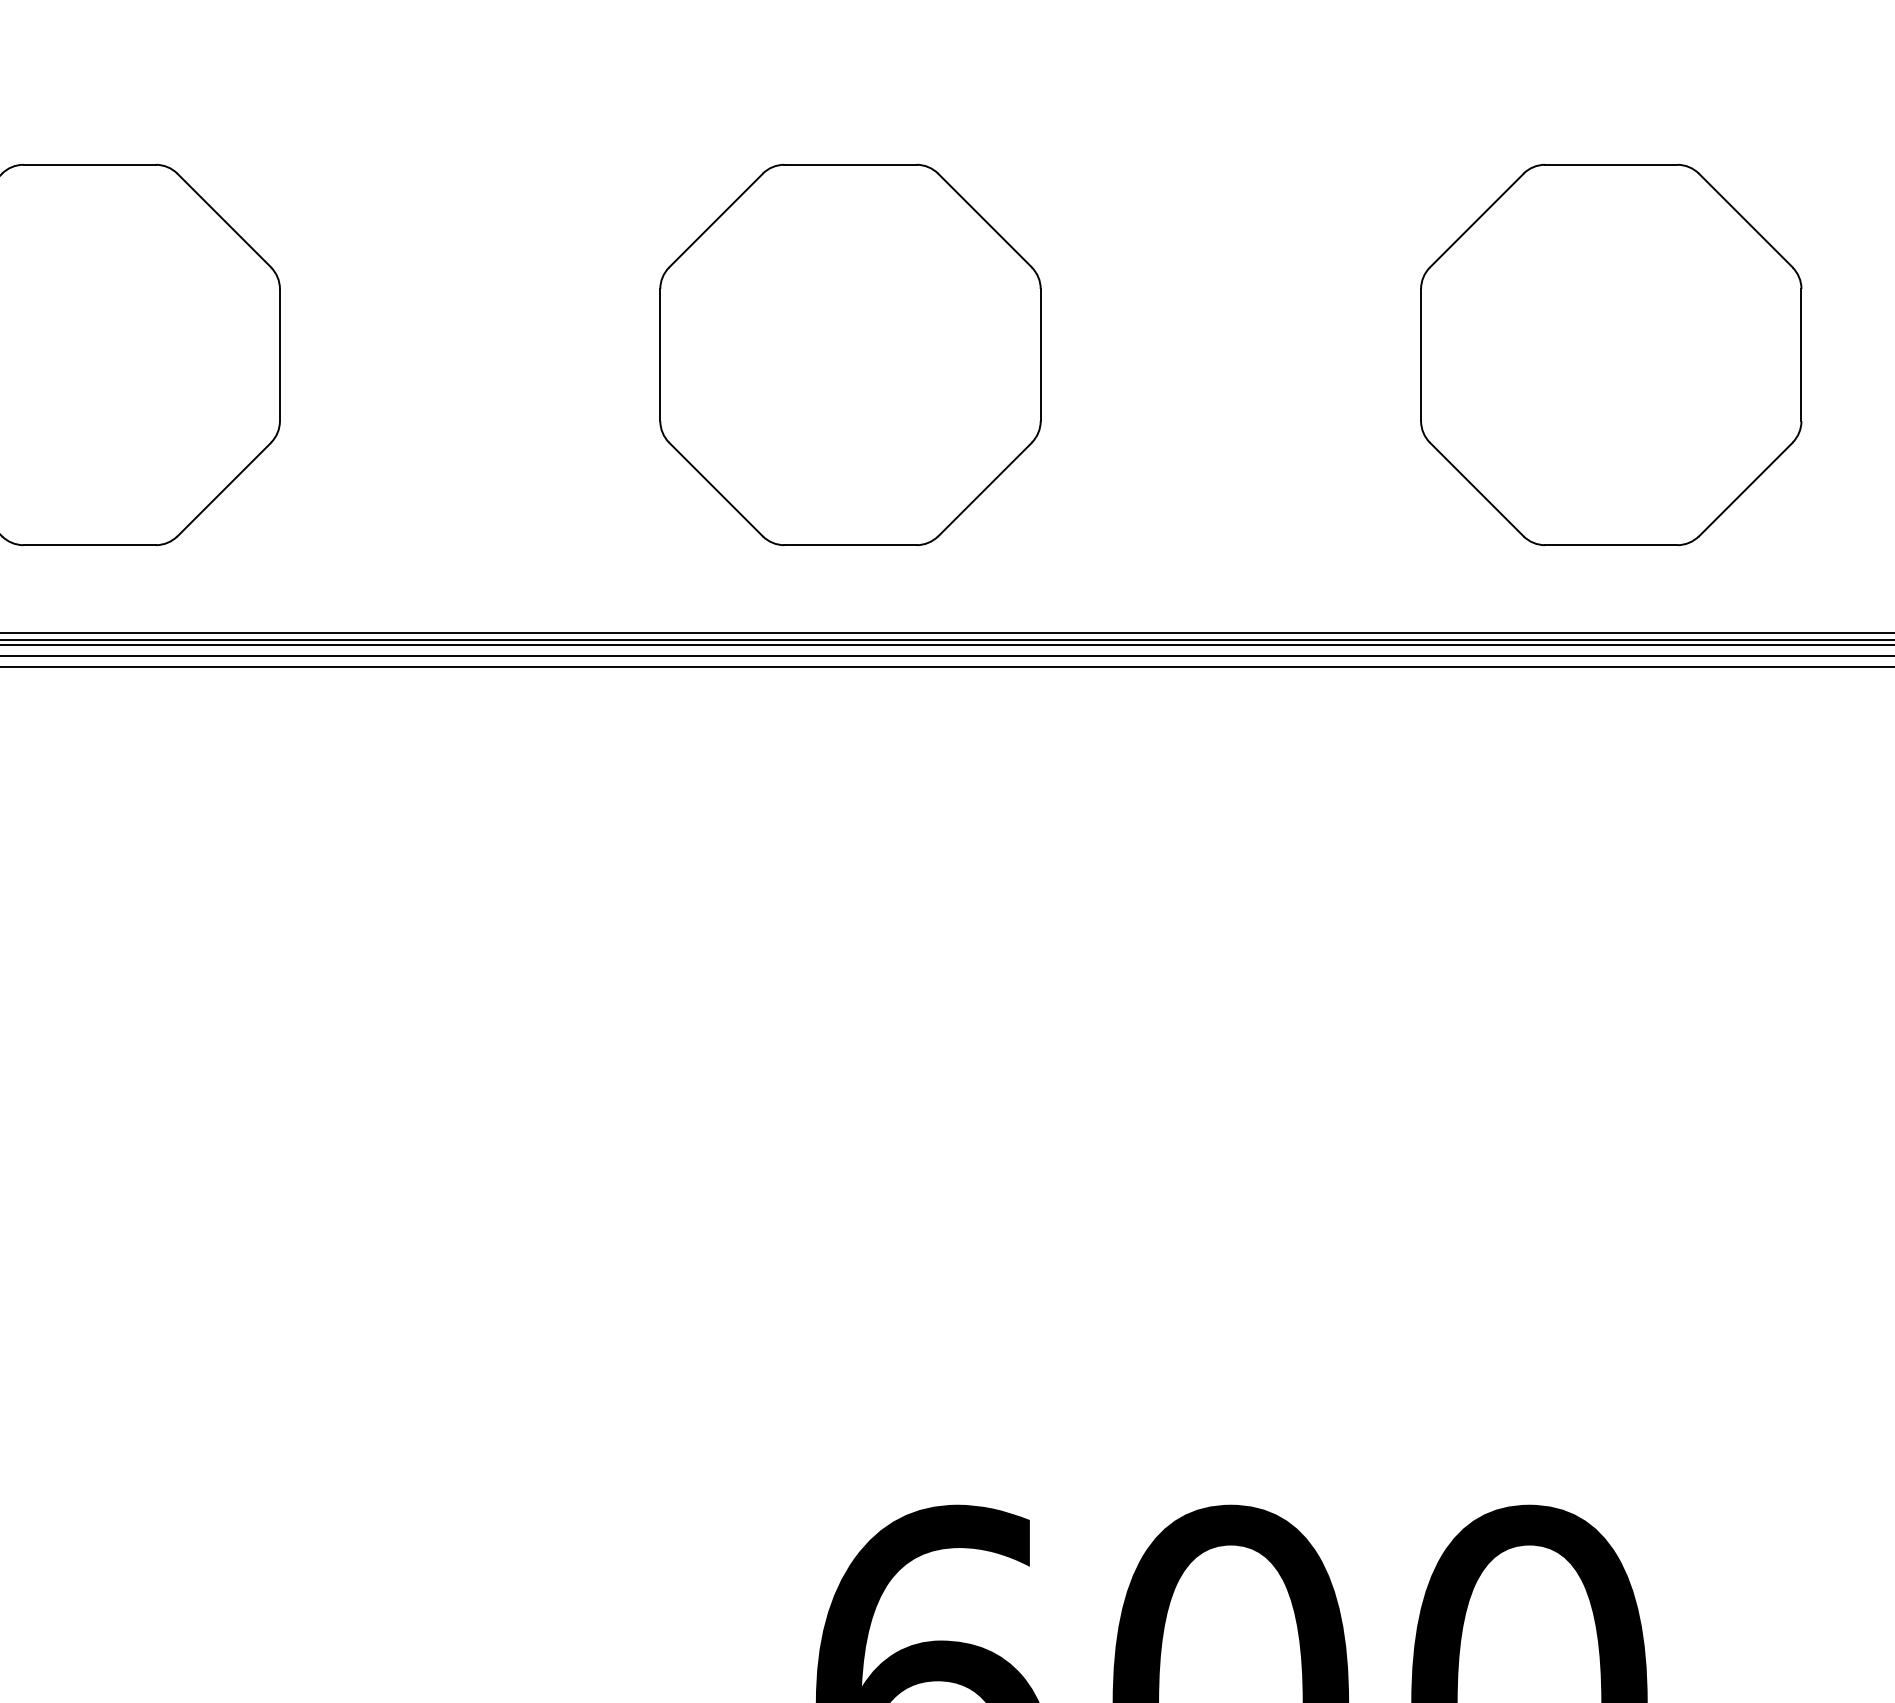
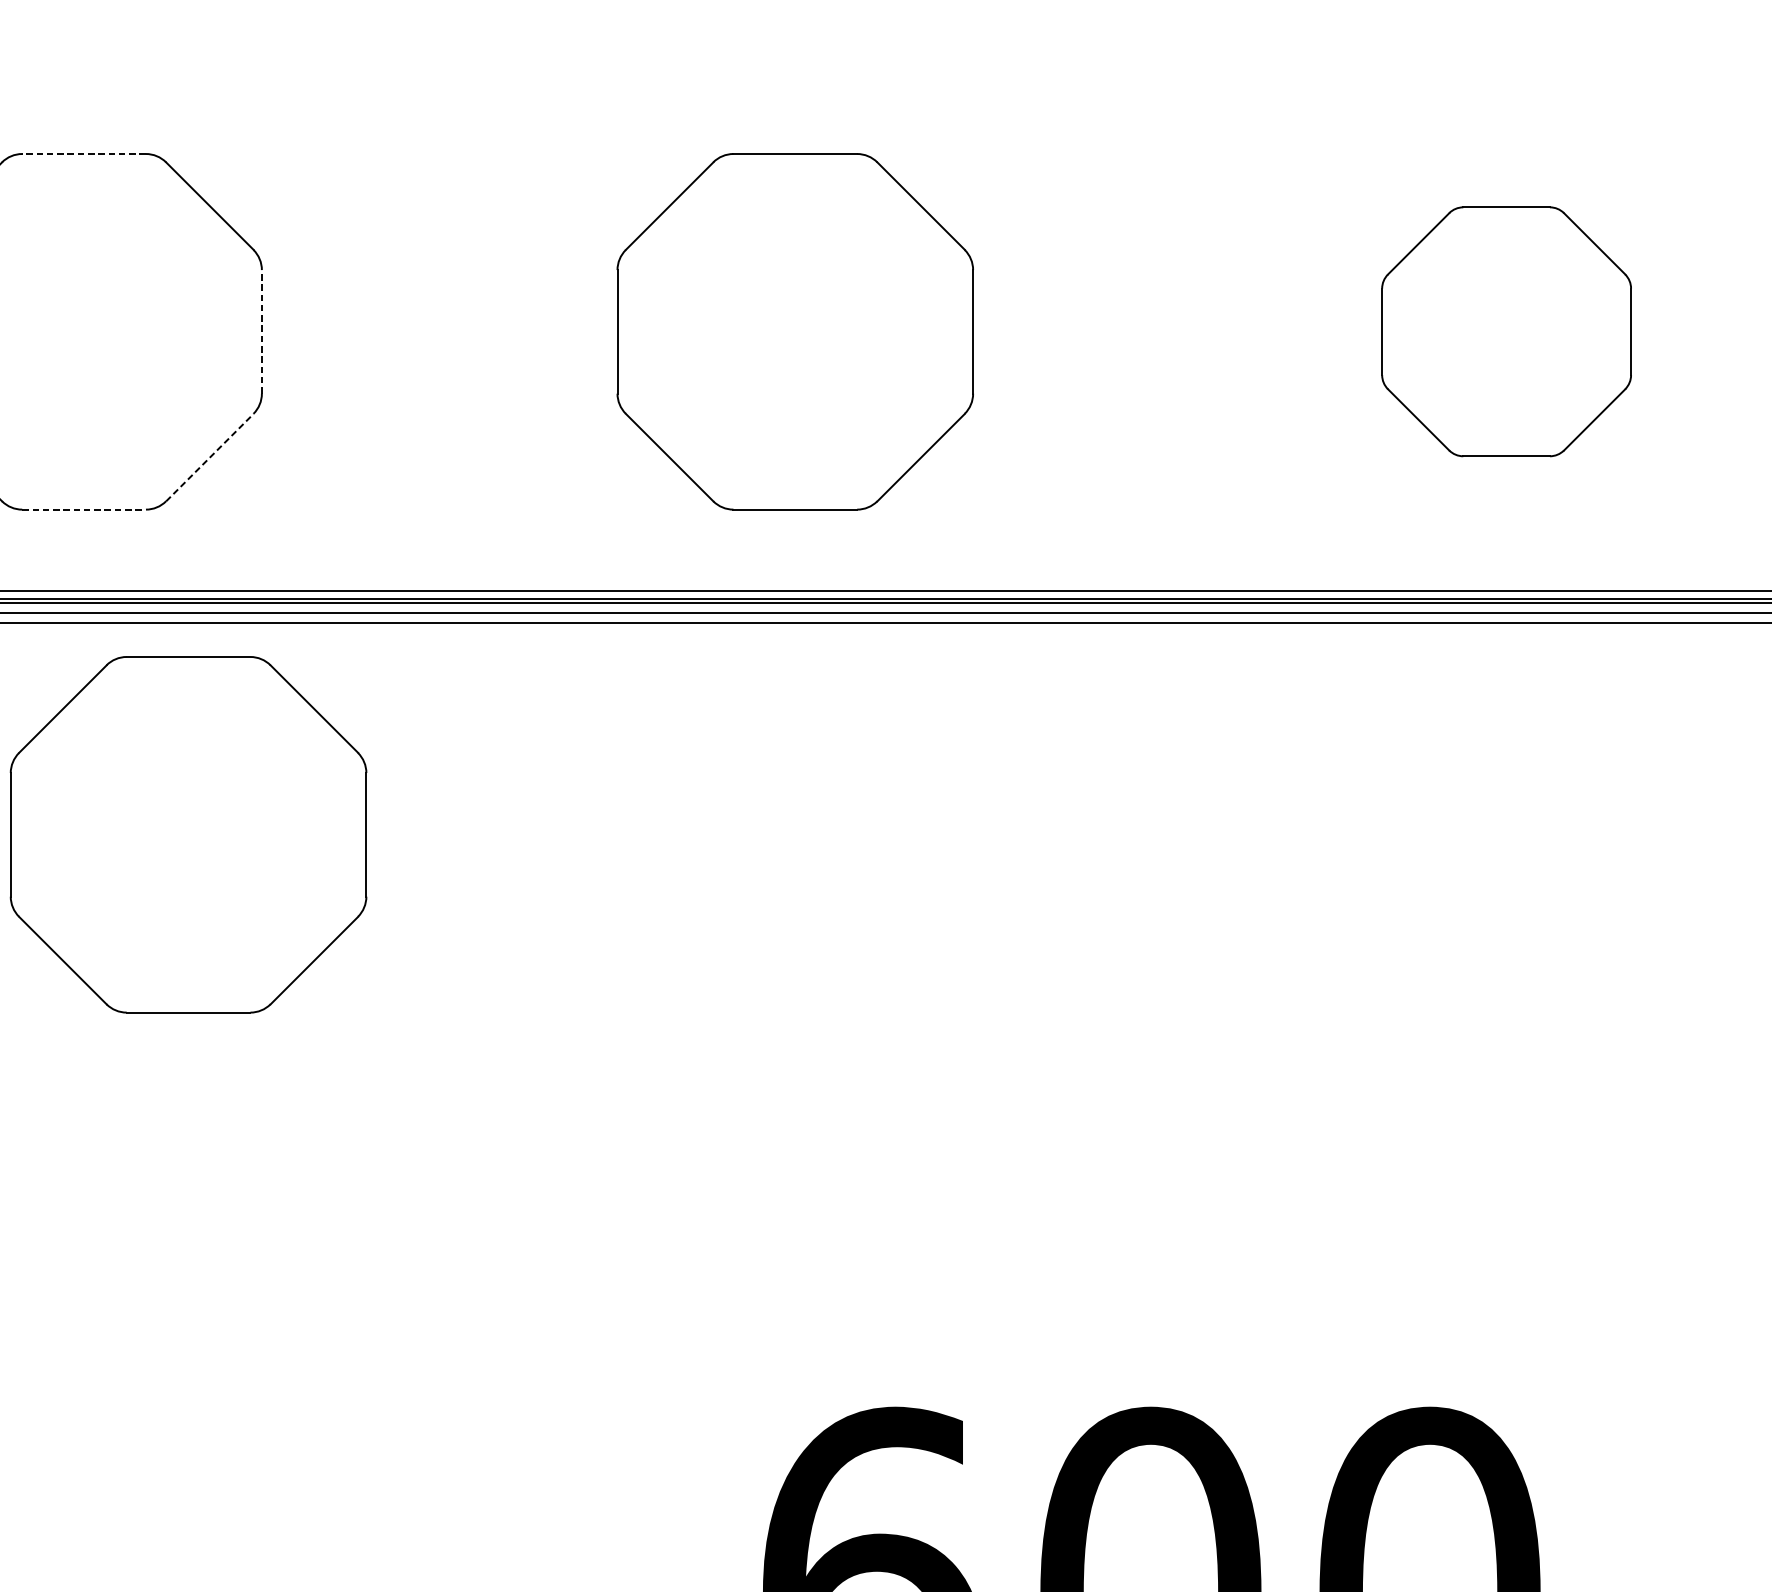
line: (89, 164) -> (83, 153), solid -> dashed
line: (279, 354) -> (261, 331), solid -> dashed
part: (1611, 354) -> (1506, 331), size x0.7
line: (224, 489) -> (210, 457), solid -> dashed
line: (90, 545) -> (84, 509), solid -> dashed
part: (201, 892) -> (188, 834), added

